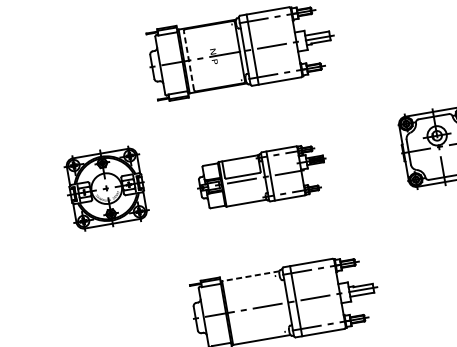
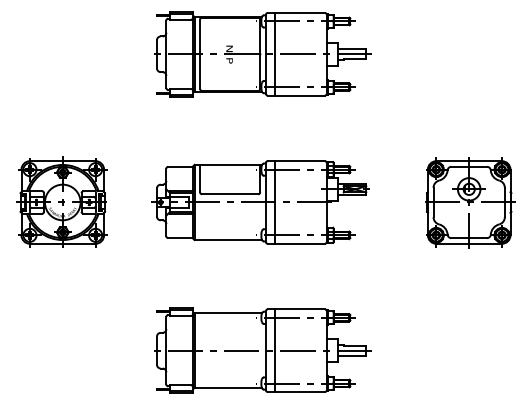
line: (189, 60) -> (200, 54), dashed -> solid
part: (261, 177) -> (260, 202), size x1.43
part: (105, 187) -> (61, 201), moved
line: (251, 276) -> (228, 313), dashed -> solid

